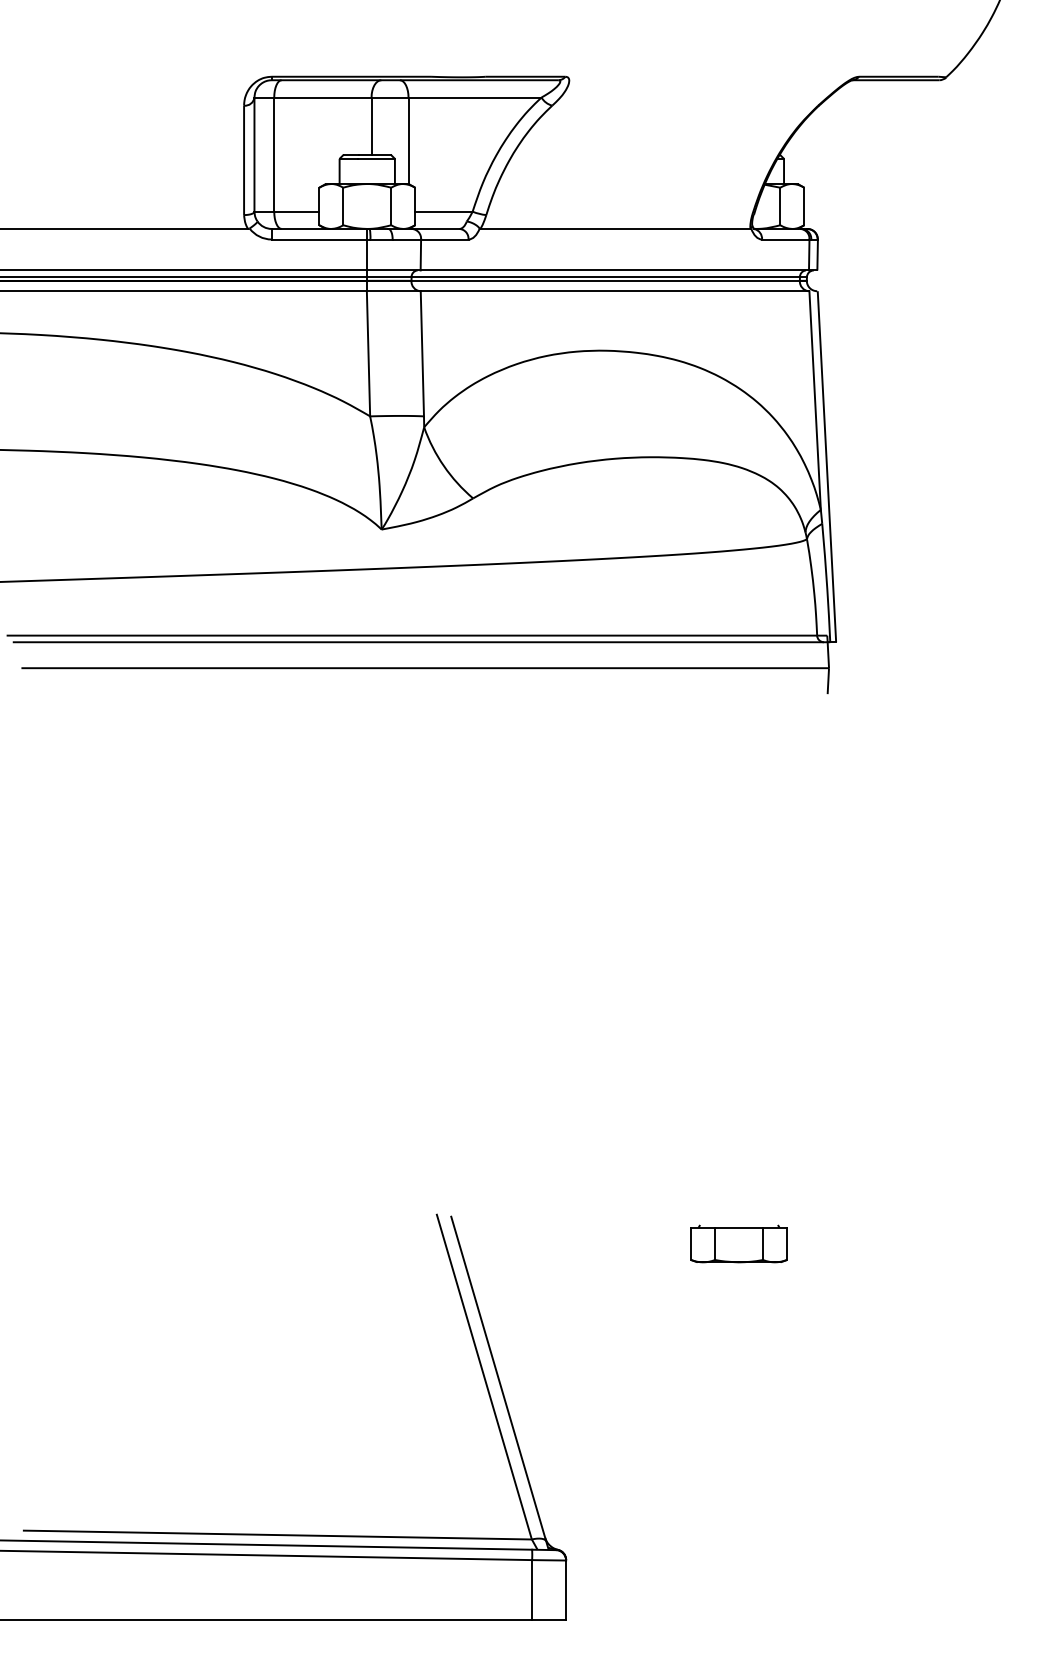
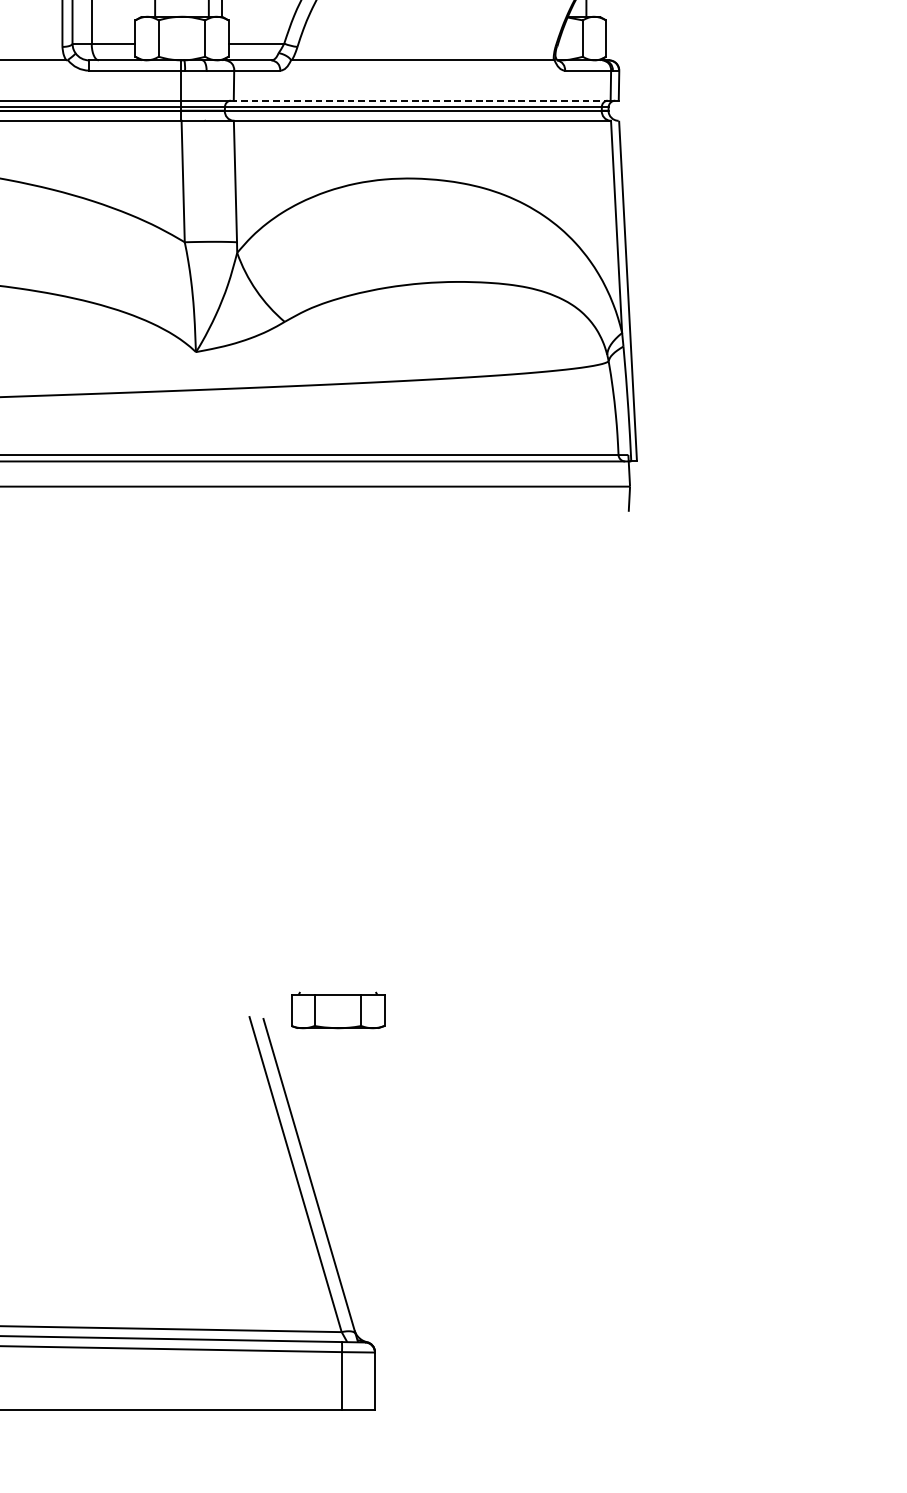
line: (614, 270) -> (421, 100), solid -> dashed
part: (738, 1243) -> (337, 1009), moved

